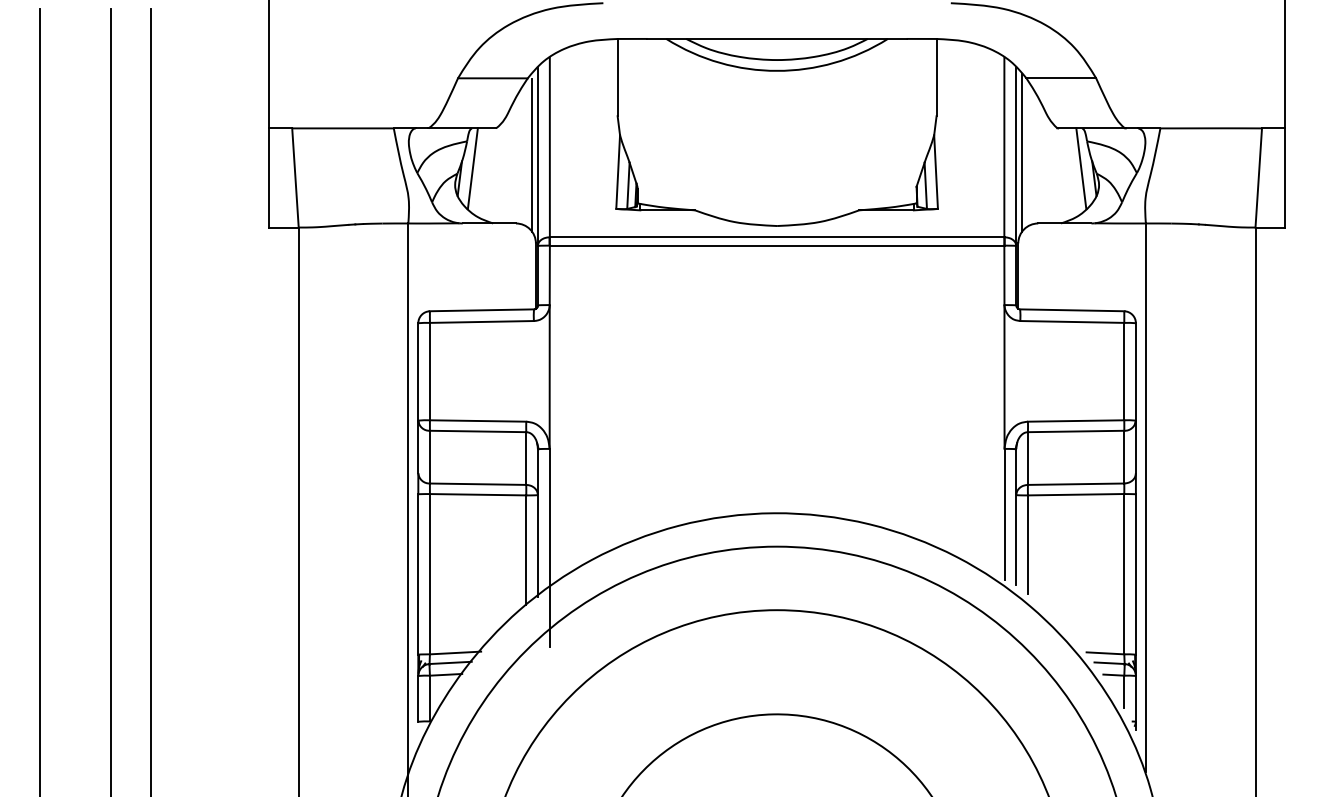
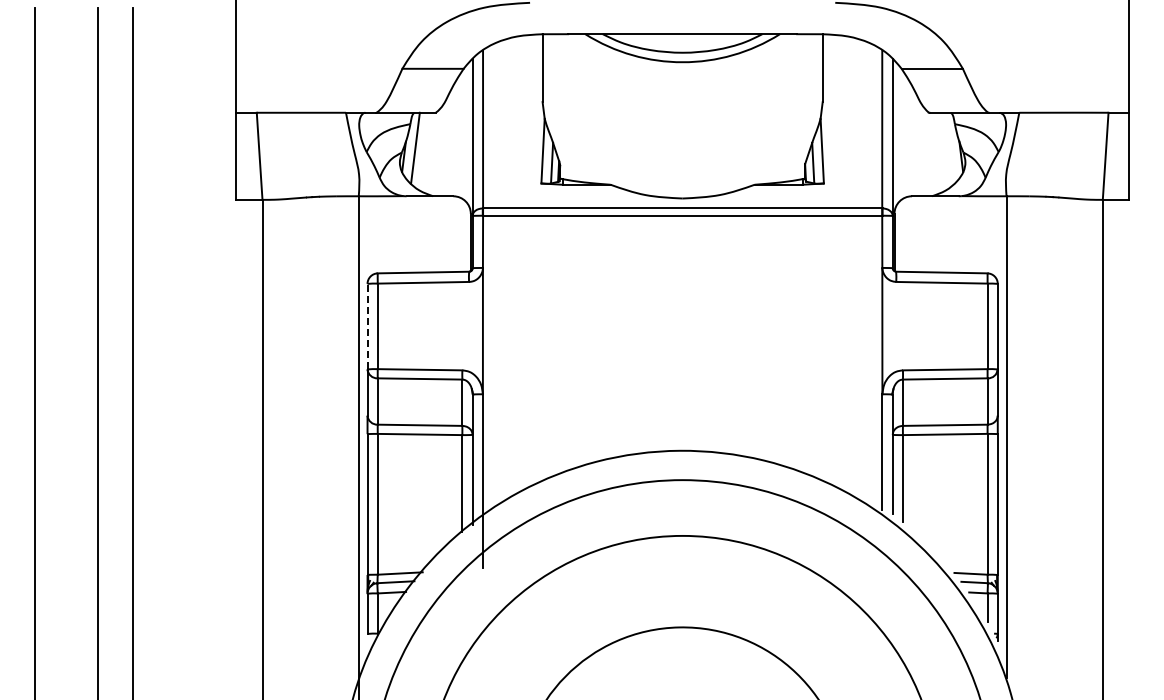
line: (1021, 151) -> (897, 133), removed
line: (532, 155) -> (467, 136), removed
line: (1080, 167) -> (949, 147), removed
line: (418, 371) -> (367, 326), solid -> dashed

